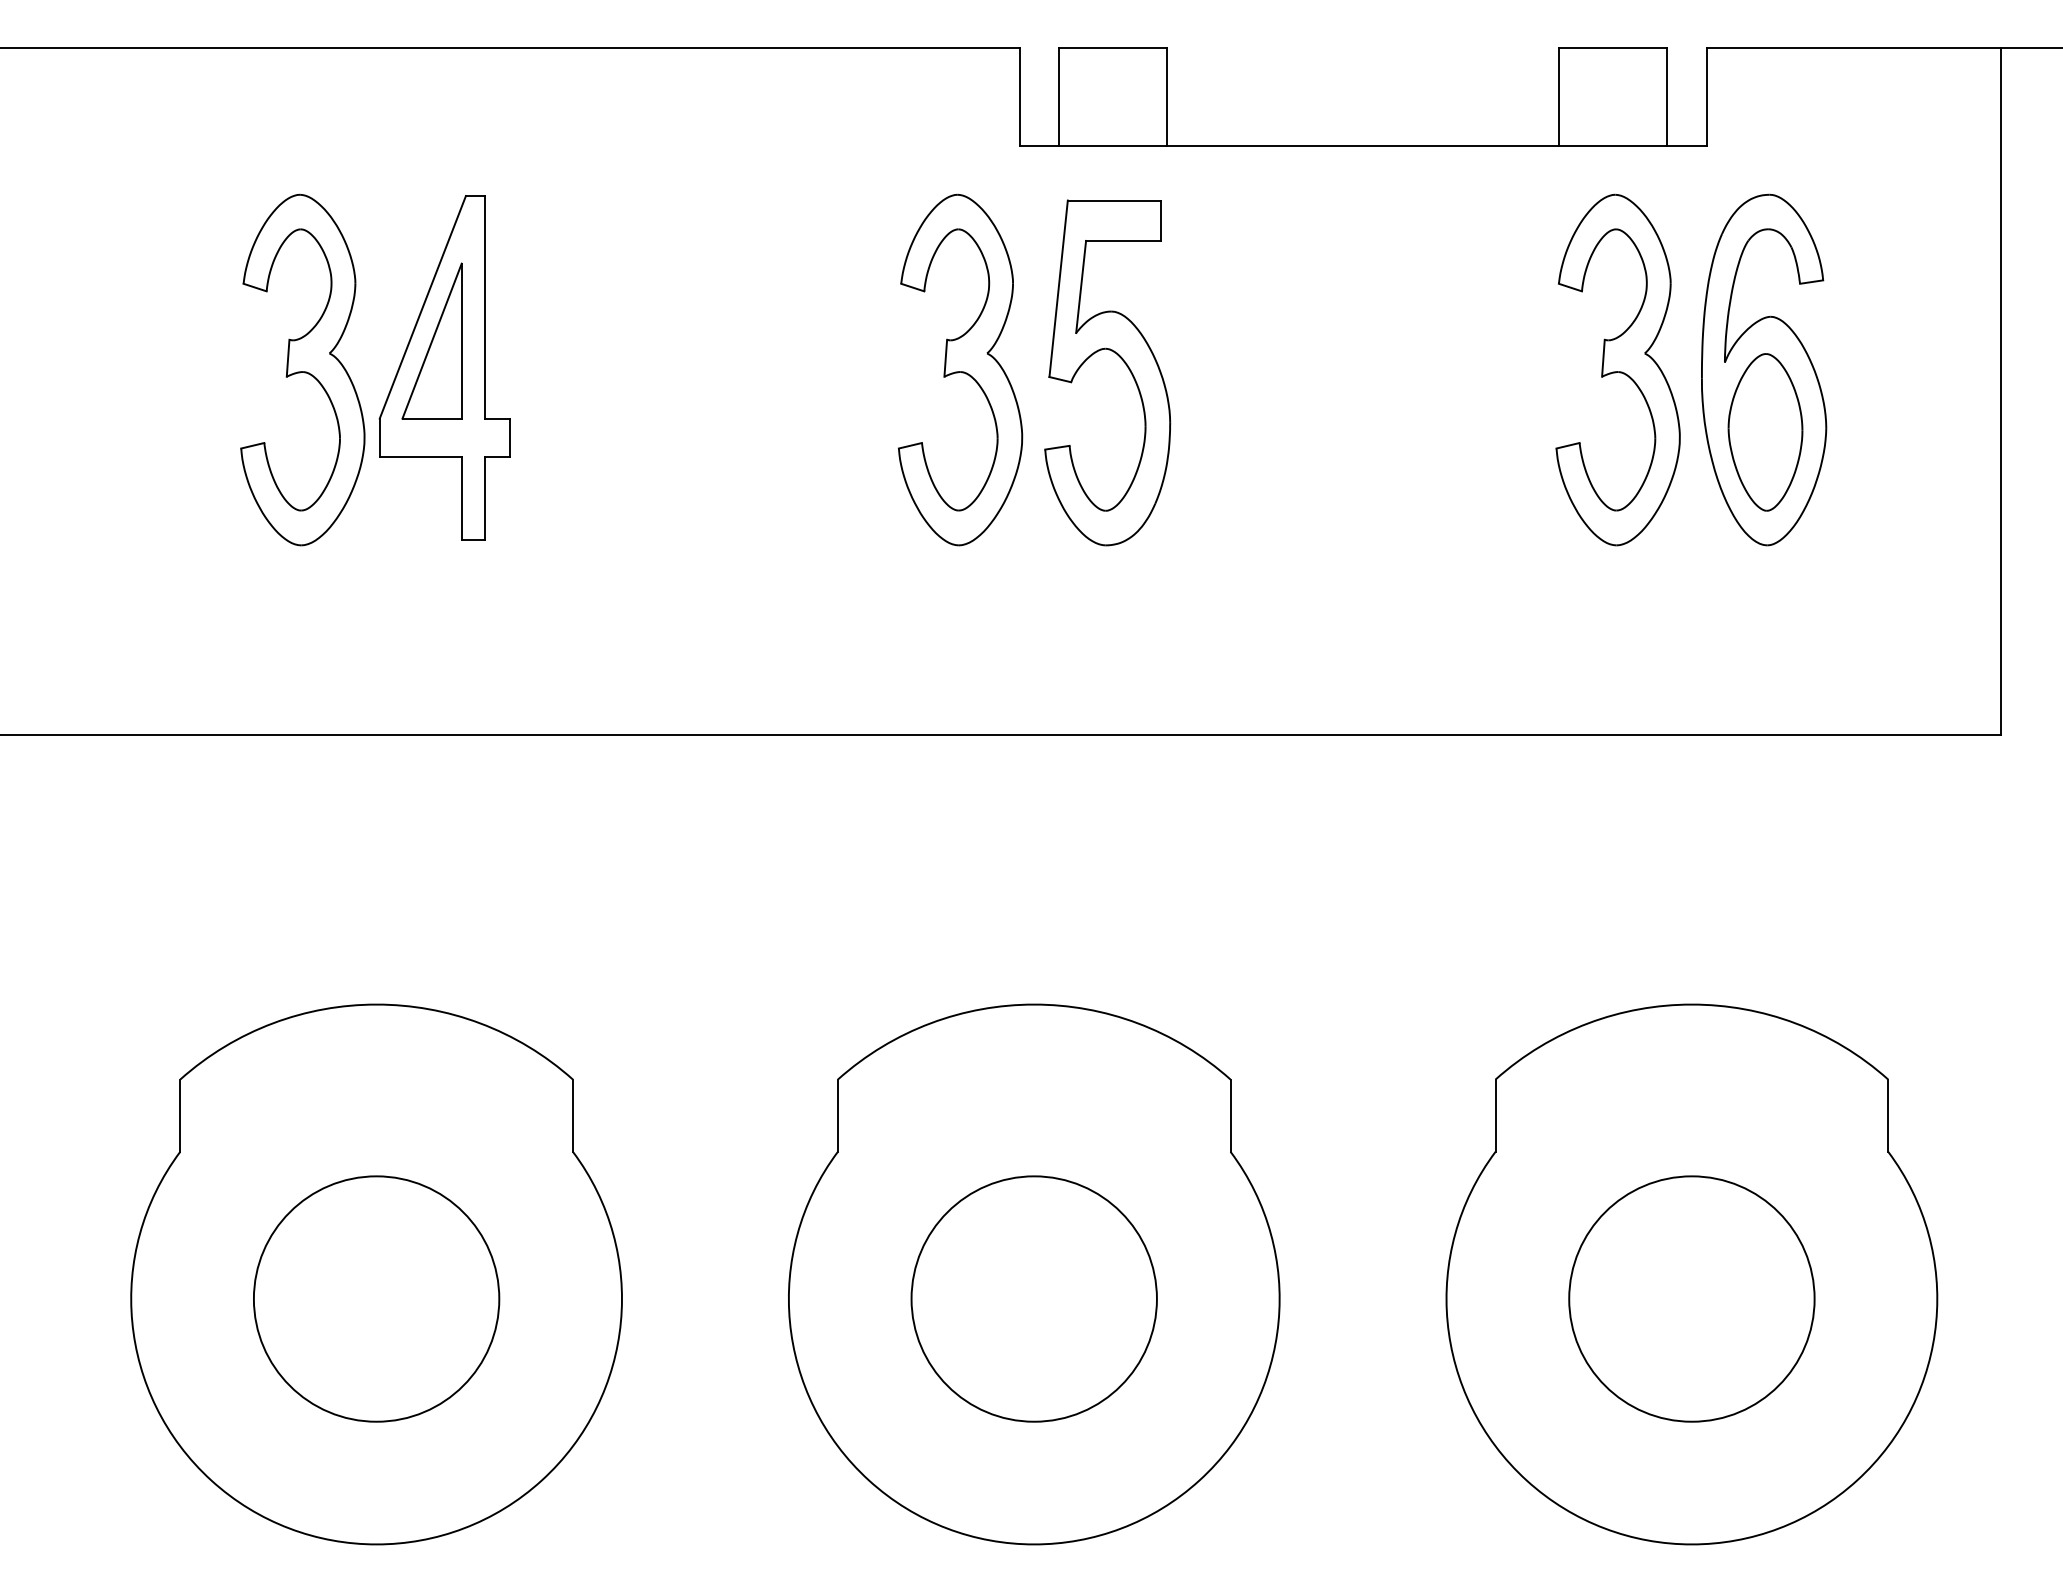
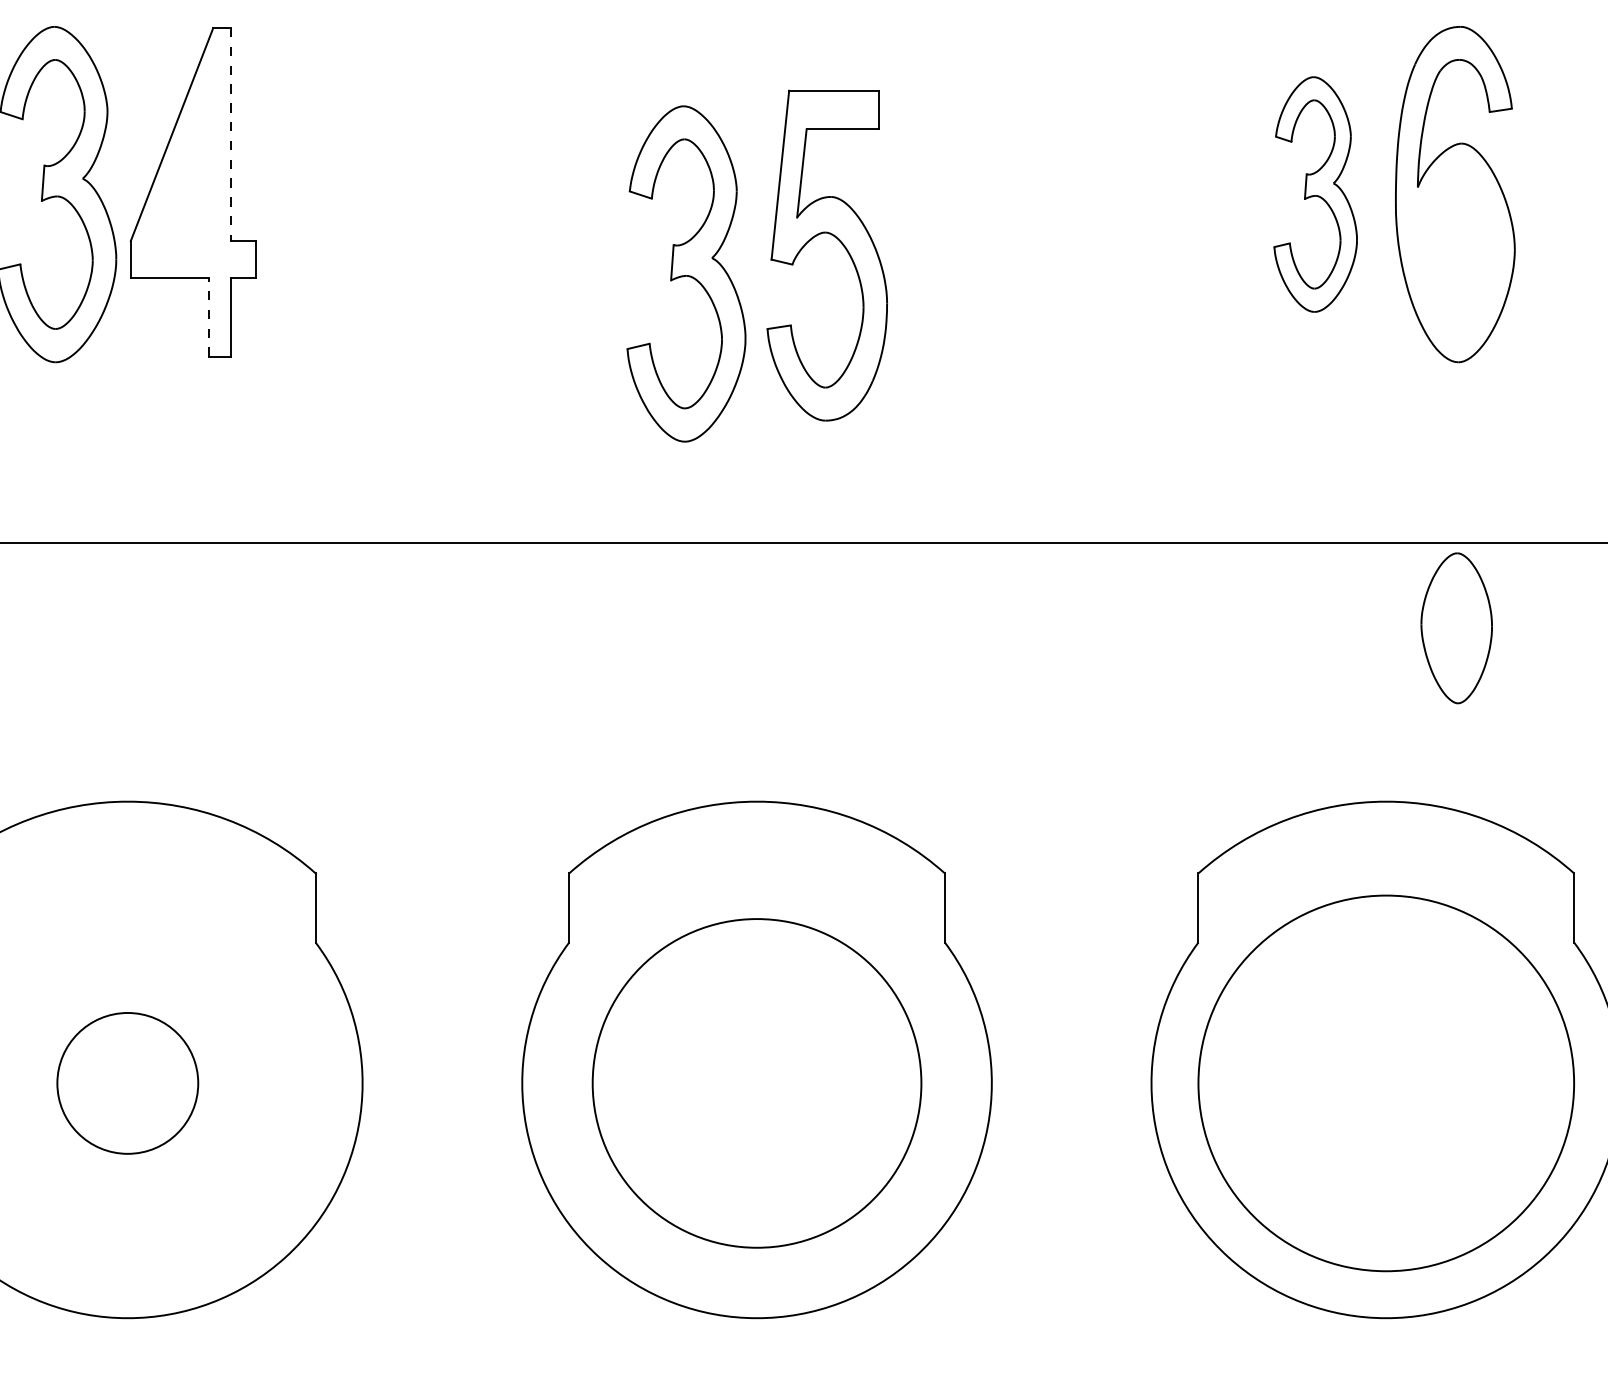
line: (484, 307) -> (231, 134), solid -> dashed
part: (431, 340) -> (180, 166), removed
part: (1123, 362) -> (842, 245), moved
part: (960, 369) -> (686, 273), moved
part: (1617, 369) -> (1315, 194), size x0.7
part: (1765, 432) -> (1456, 628), moved
line: (461, 498) -> (209, 317), solid -> dashed
circle: (376, 1298) -> (127, 1082), size x0.6
circle: (1033, 1298) -> (756, 1082), size x1.4
circle: (1691, 1298) -> (1385, 1082), size x1.6

